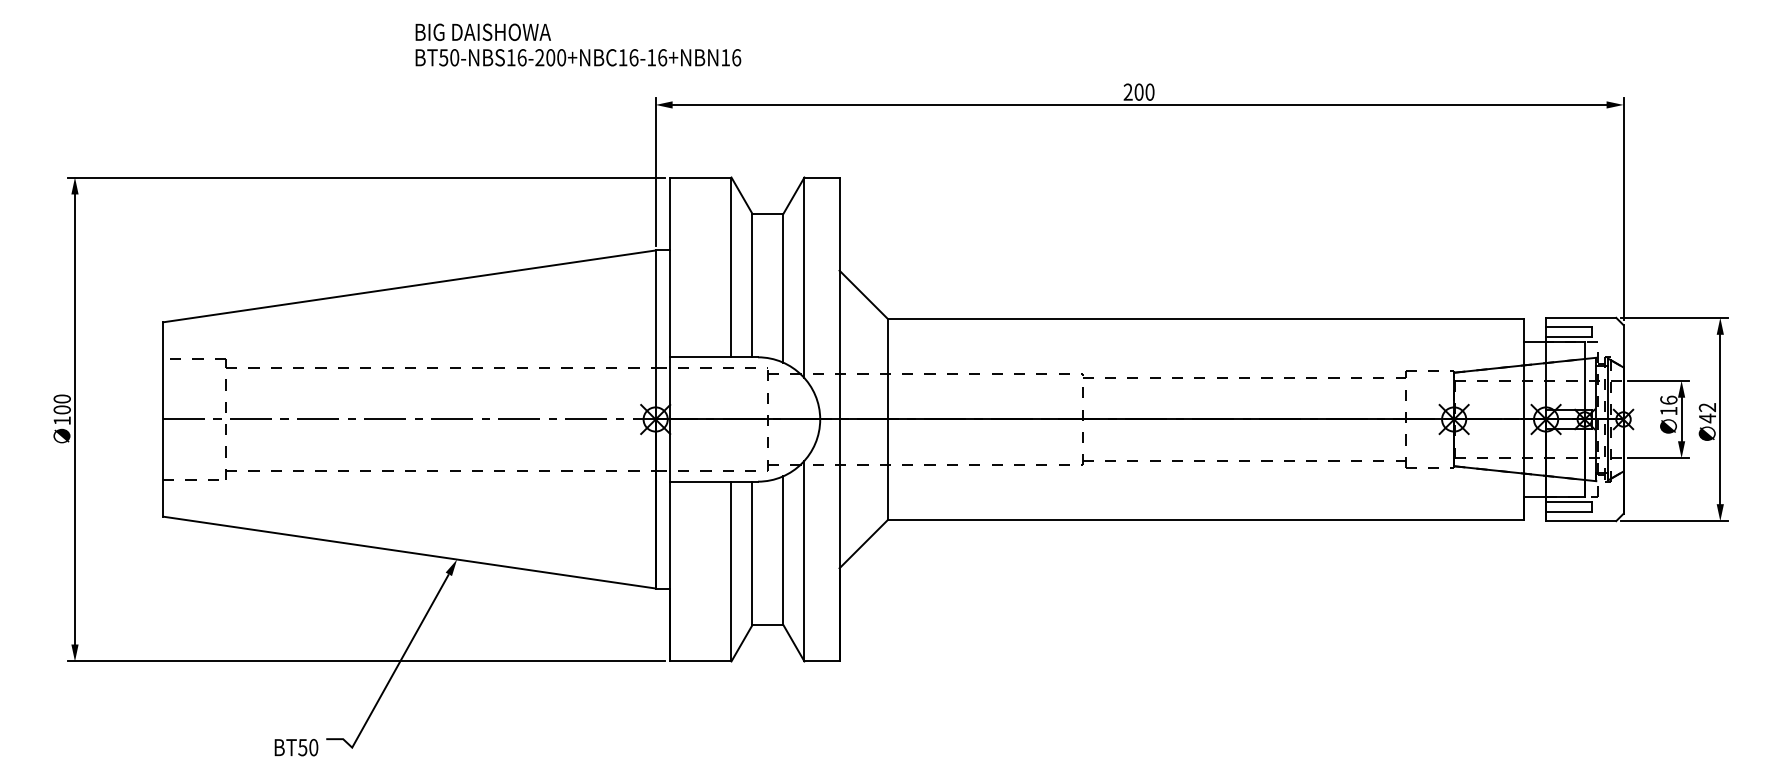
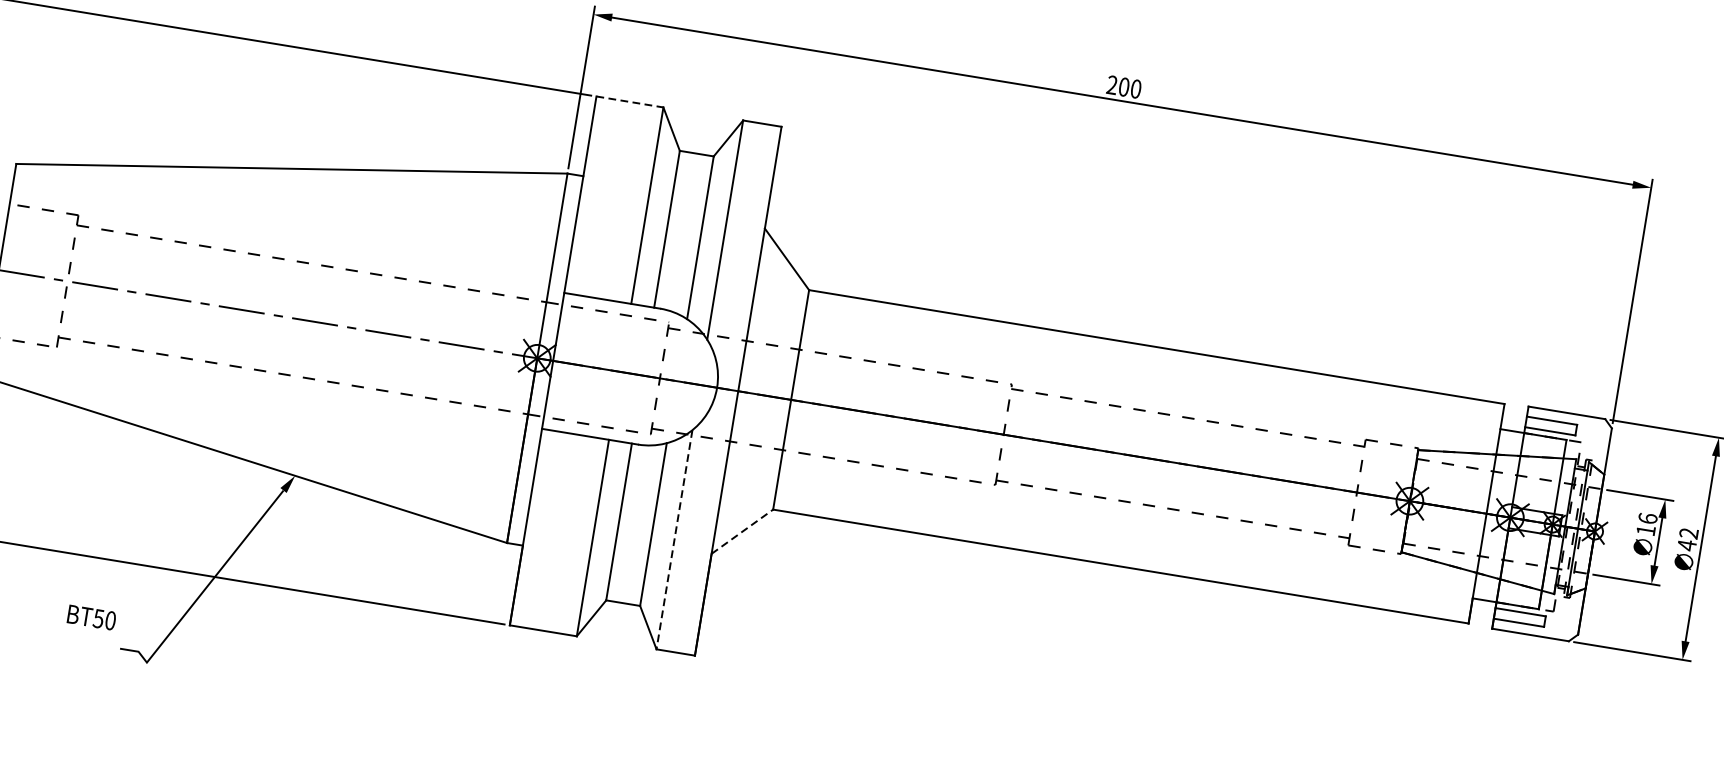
line: (700, 177) -> (629, 101), solid -> dashed
line: (864, 543) -> (743, 531), solid -> dashed
line: (804, 561) -> (674, 540), solid -> dashed
text: (296, 747) -> (91, 617), moved

